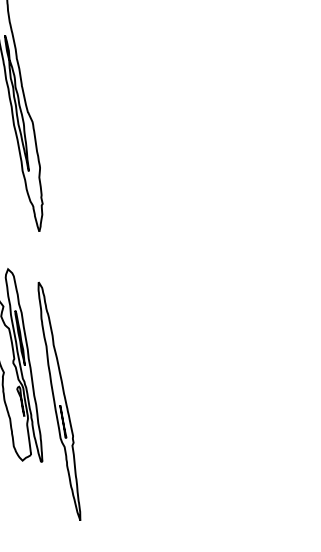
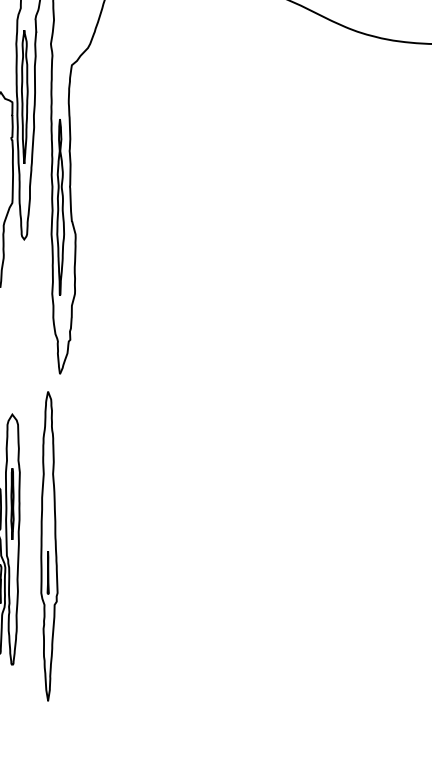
part: (60, 401) -> (49, 546), moved

